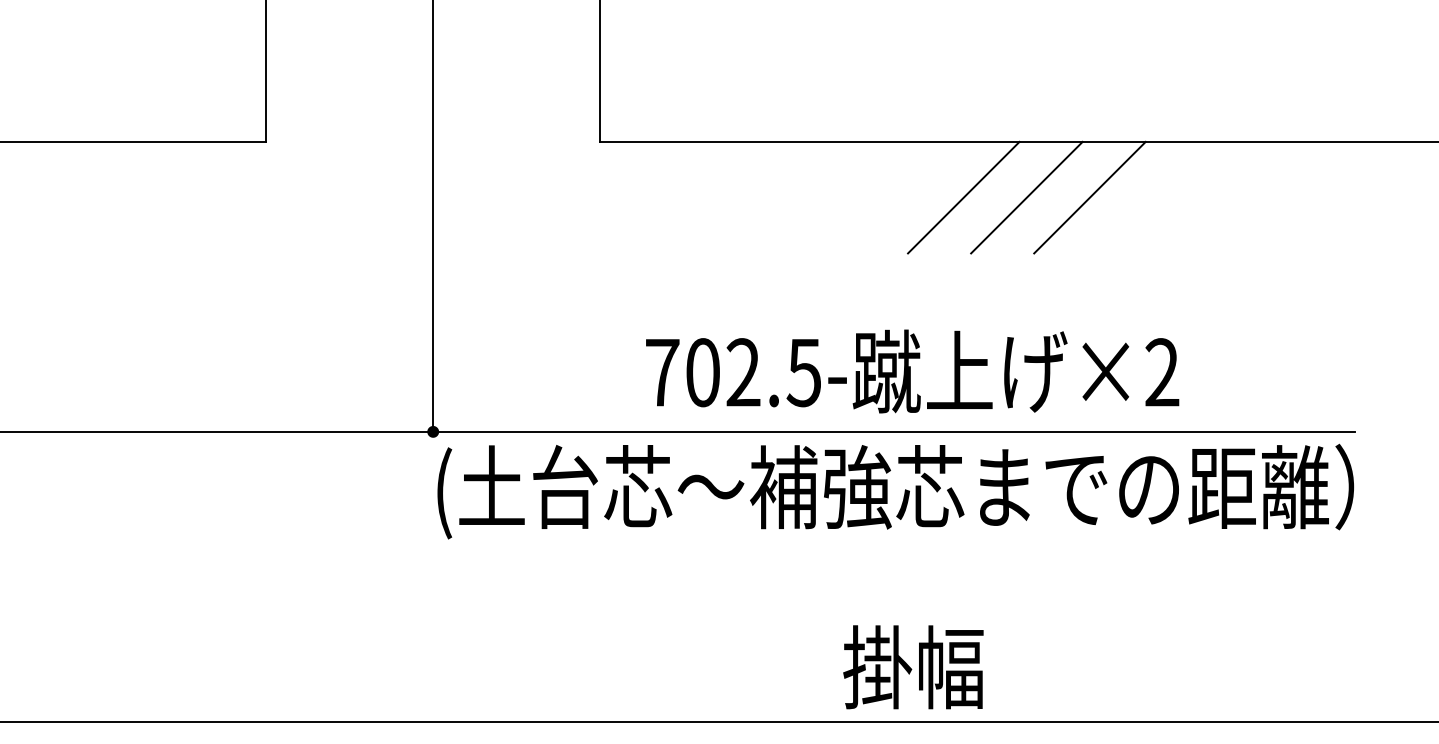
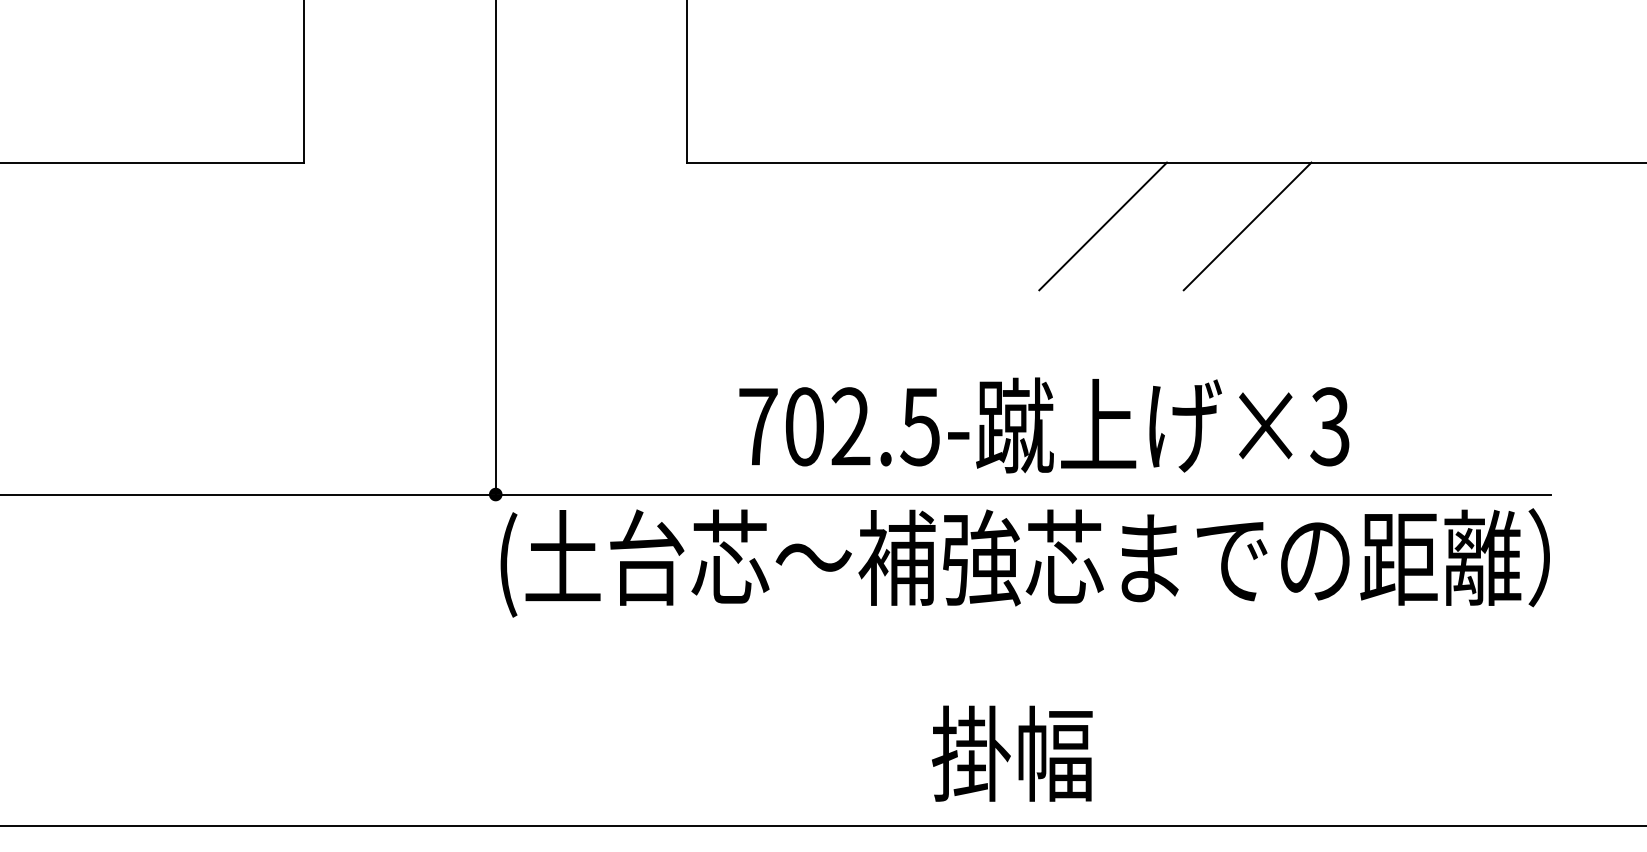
line: (1026, 197) -> (1174, 226), removed
text: (1161, 372) -> (1329, 426), ×2 -> ×3
text: (913, 667) -> (1012, 753), moved

